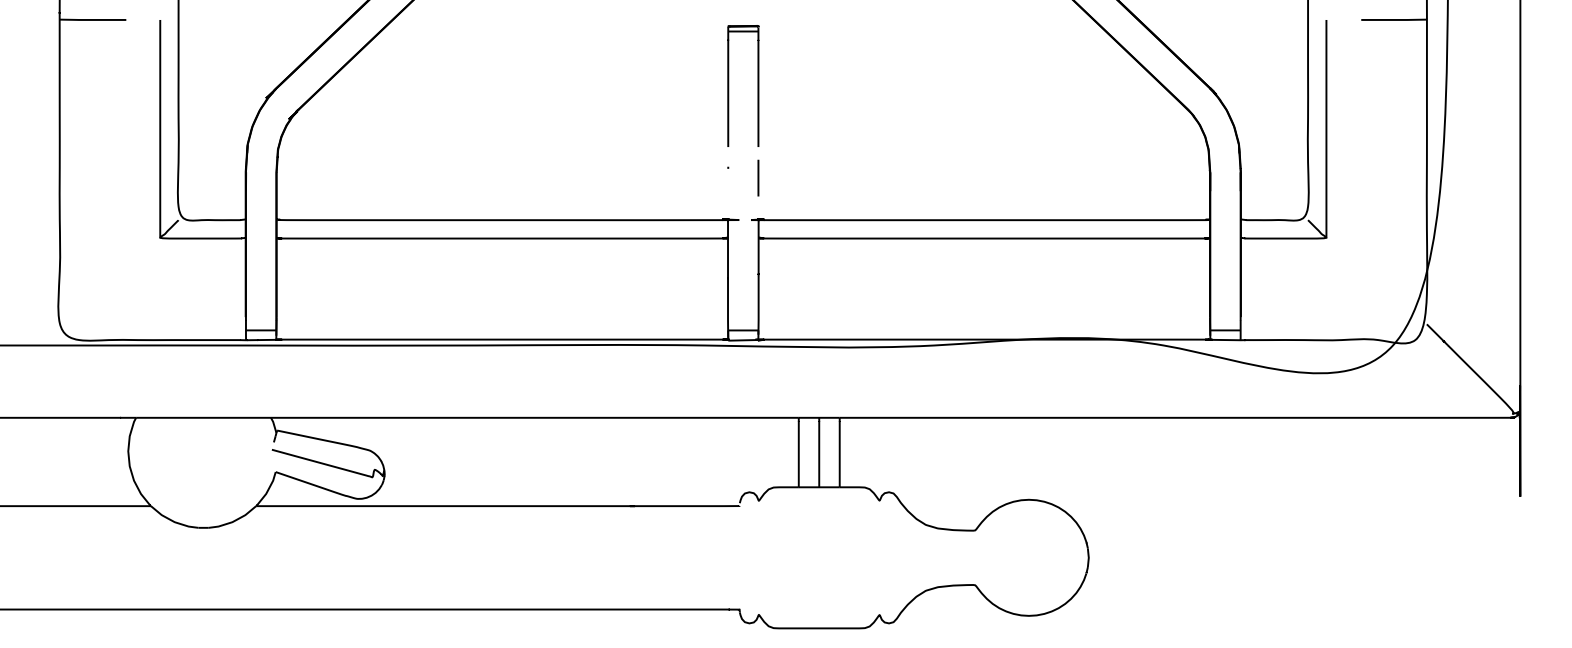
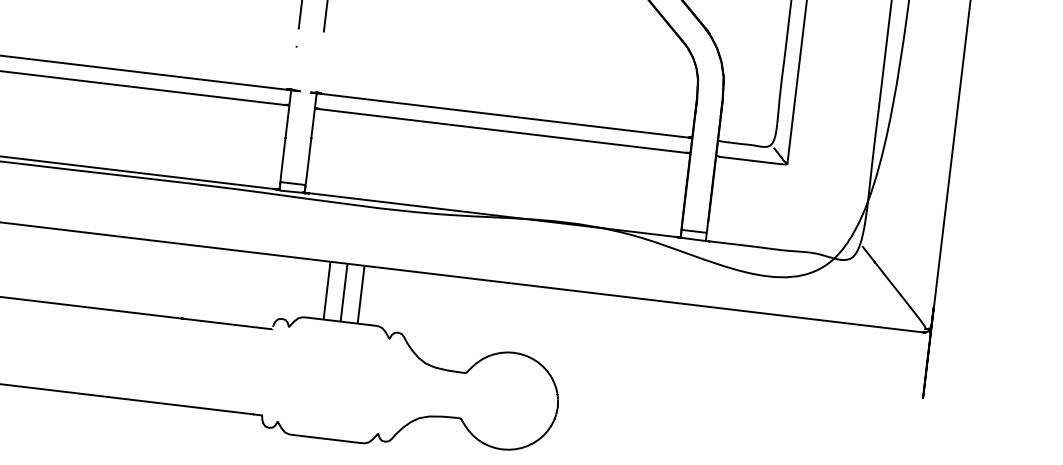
line: (758, 177) -> (320, 57), removed

